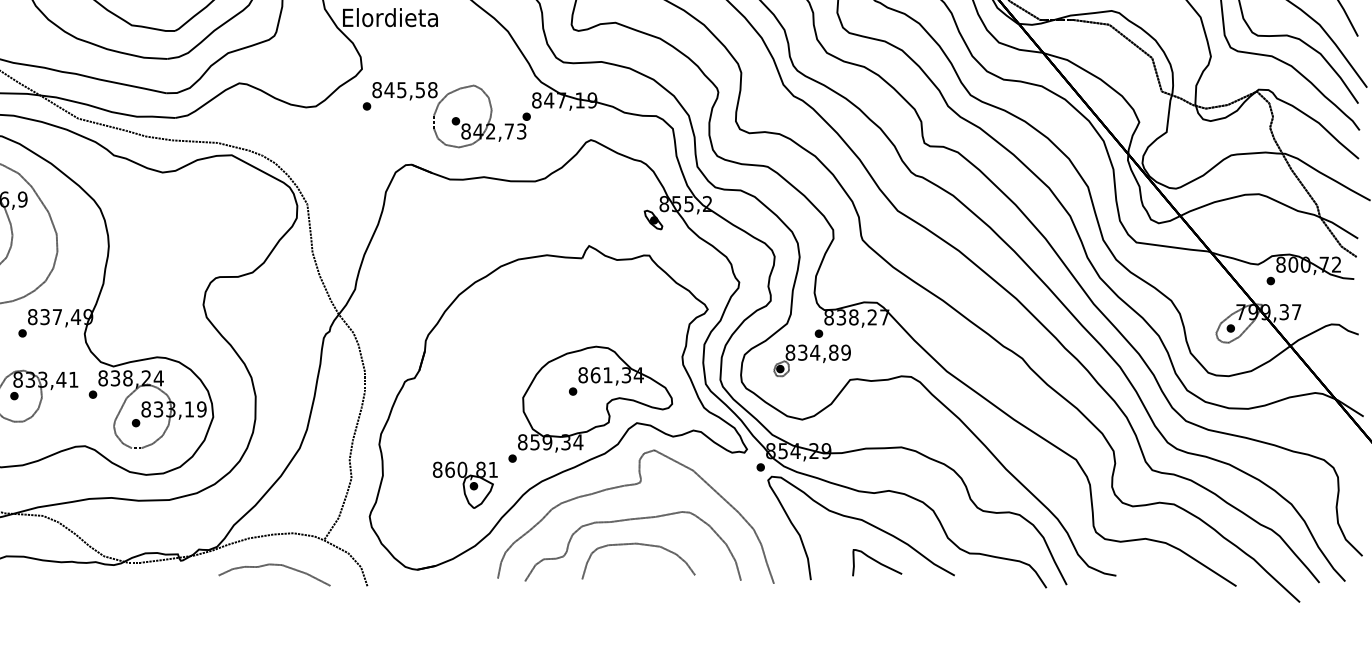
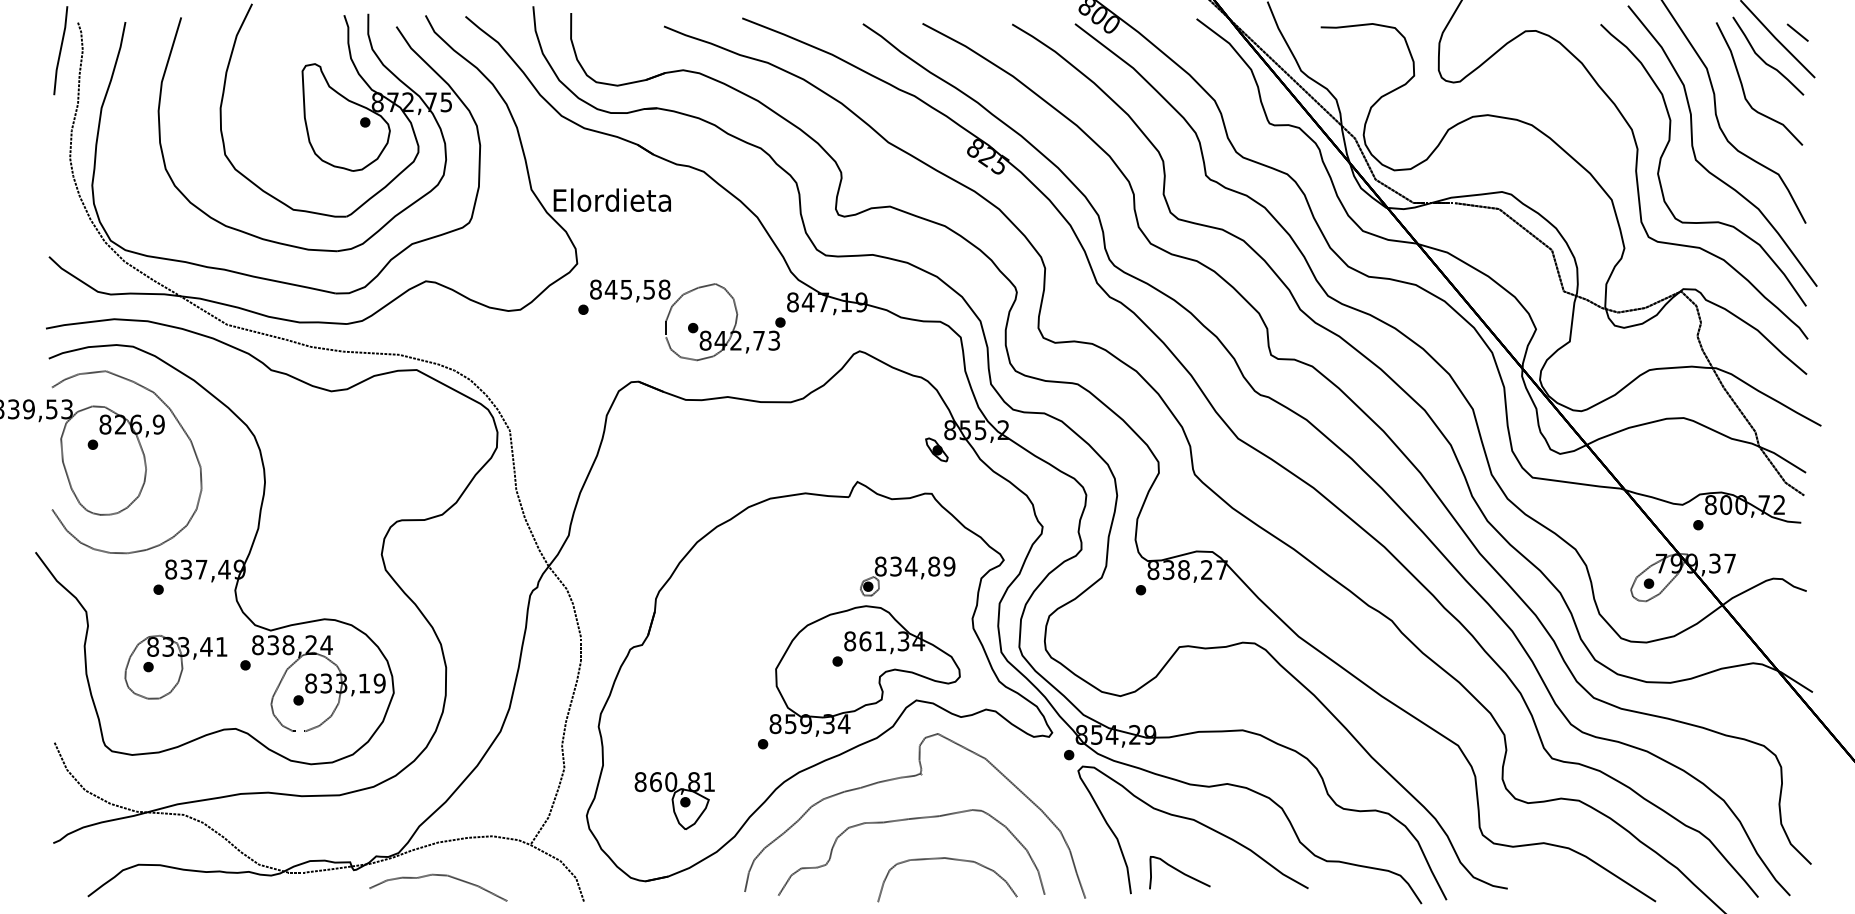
part: (812, 360) -> (907, 576), moved
part: (465, 485) -> (674, 801), moved
curve: (638, 544) -> (947, 859), moved
curve: (876, 562) -> (1179, 872), moved
curve: (277, 565) -> (441, 876), moved

